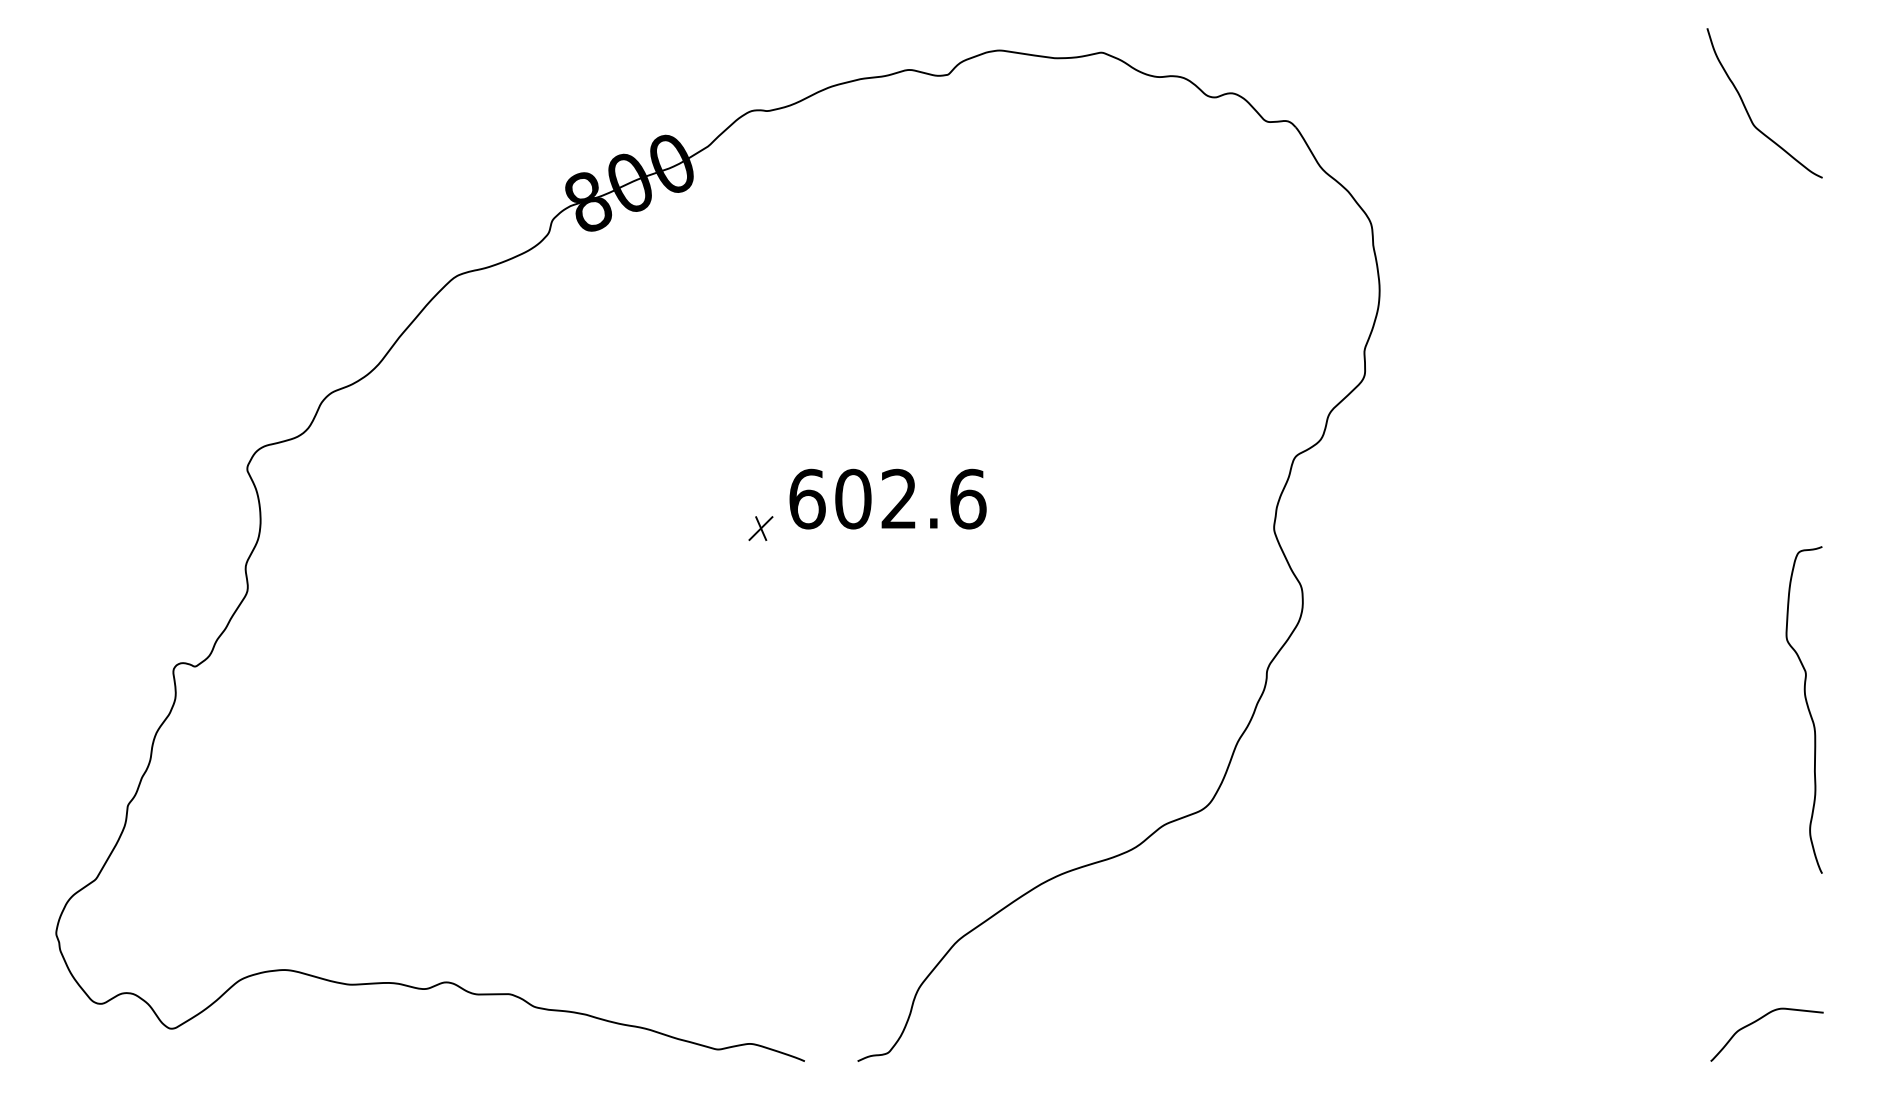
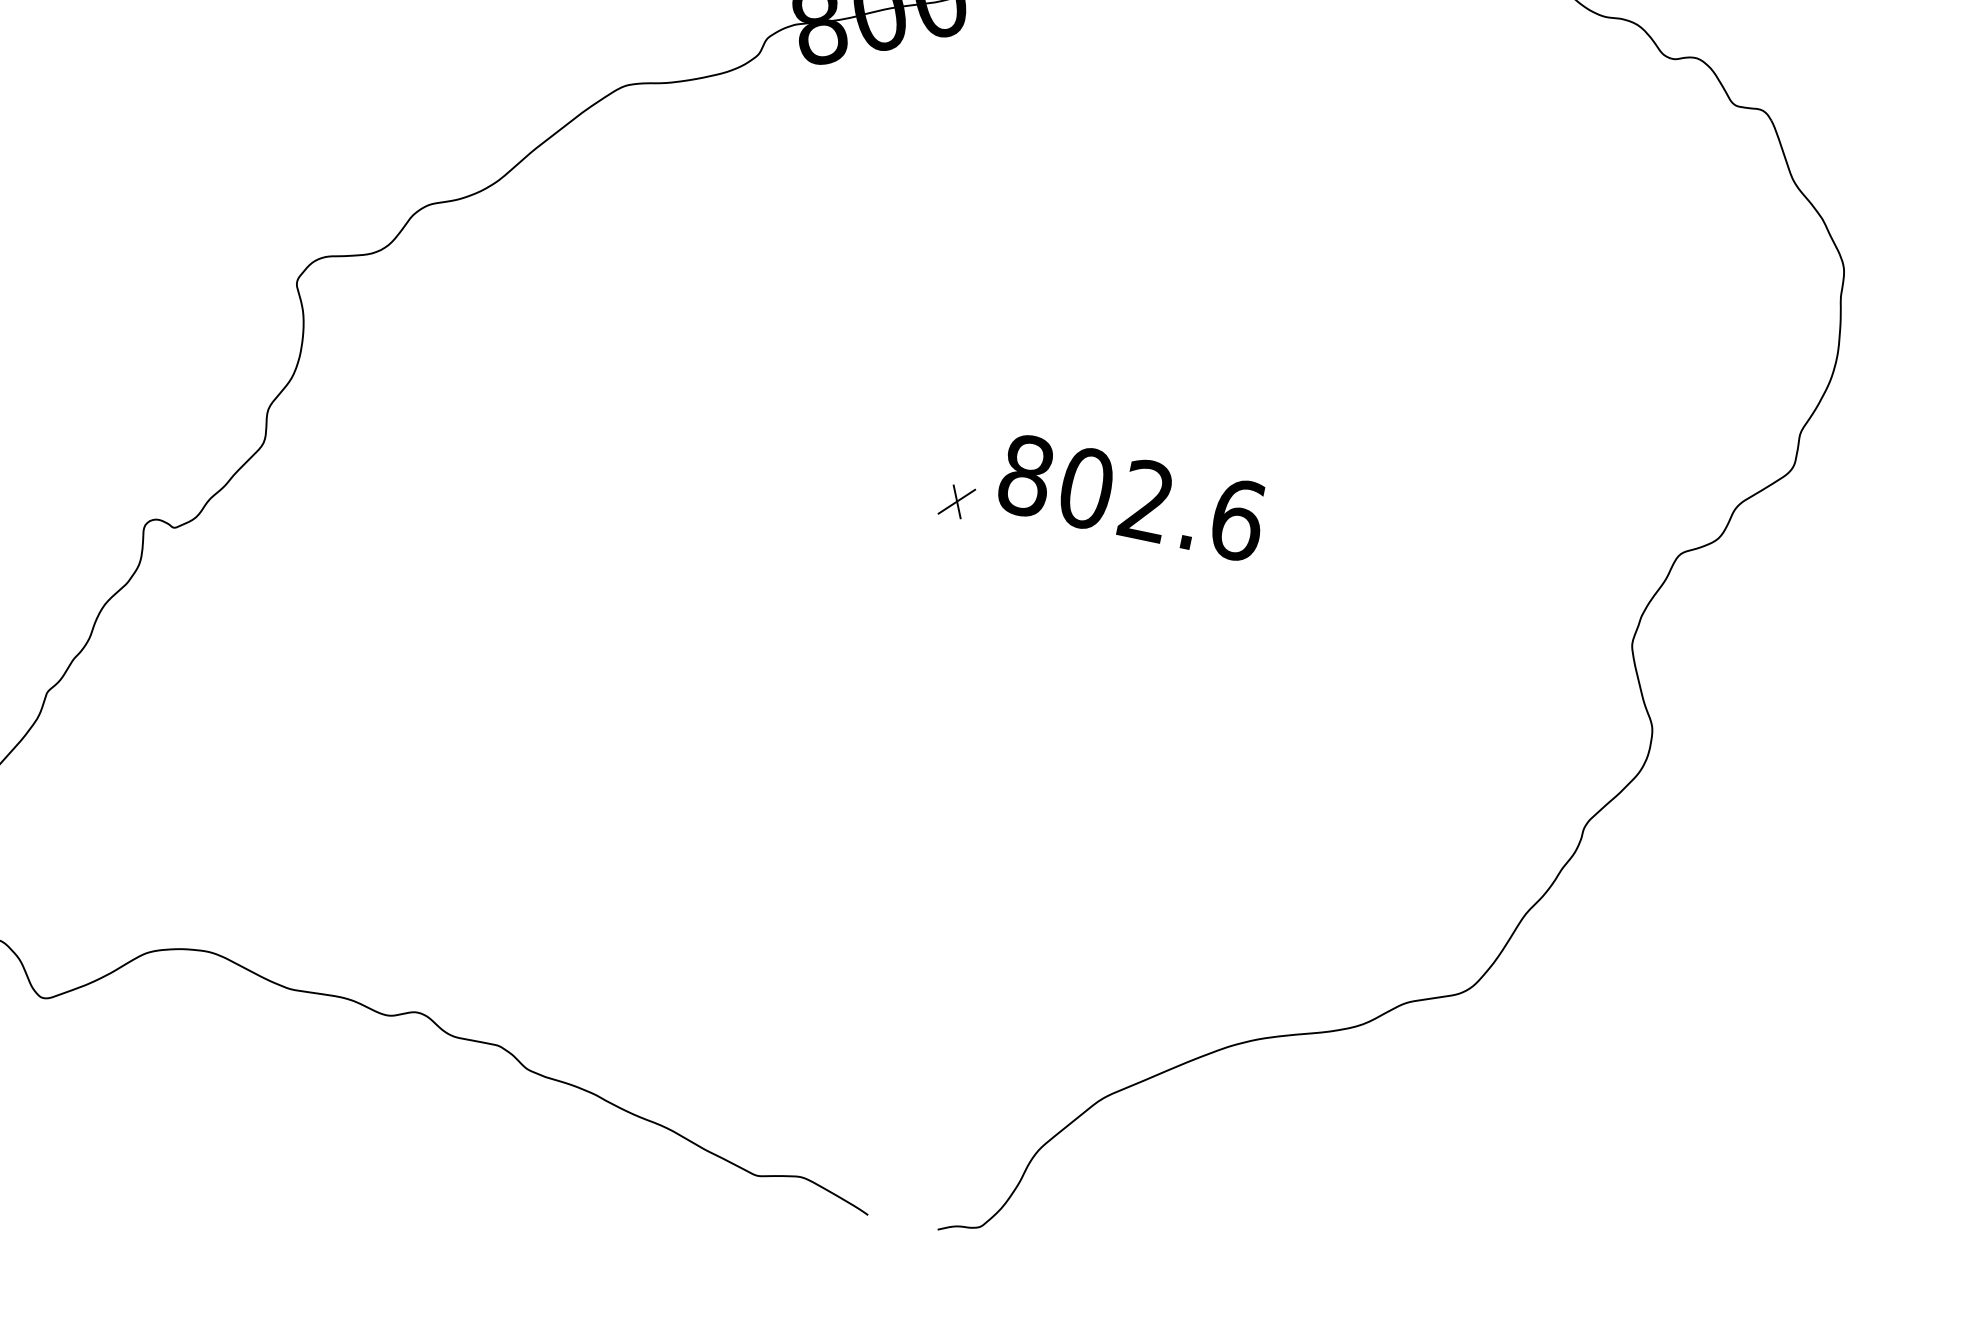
text: (807, 498) -> (1026, 474), 602.6 -> 802.6

